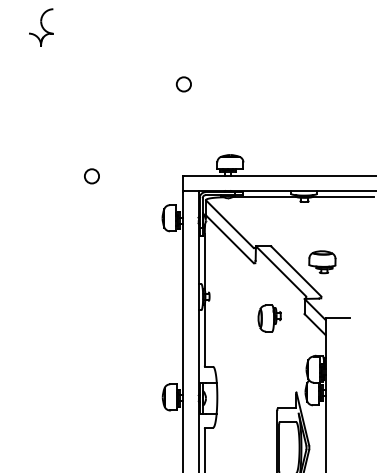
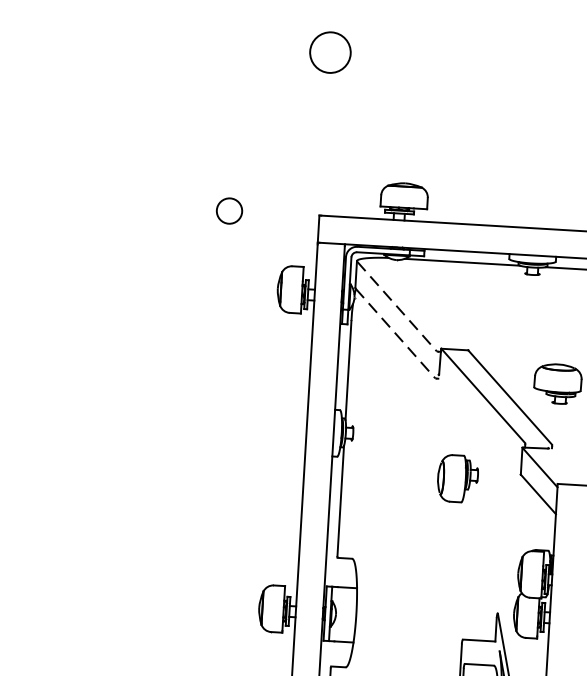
circle: (183, 84) -> (329, 52), size x1.6
circle: (91, 176) -> (228, 211), moved
line: (229, 224) -> (396, 307), solid -> dashed
line: (229, 239) -> (394, 333), solid -> dashed

